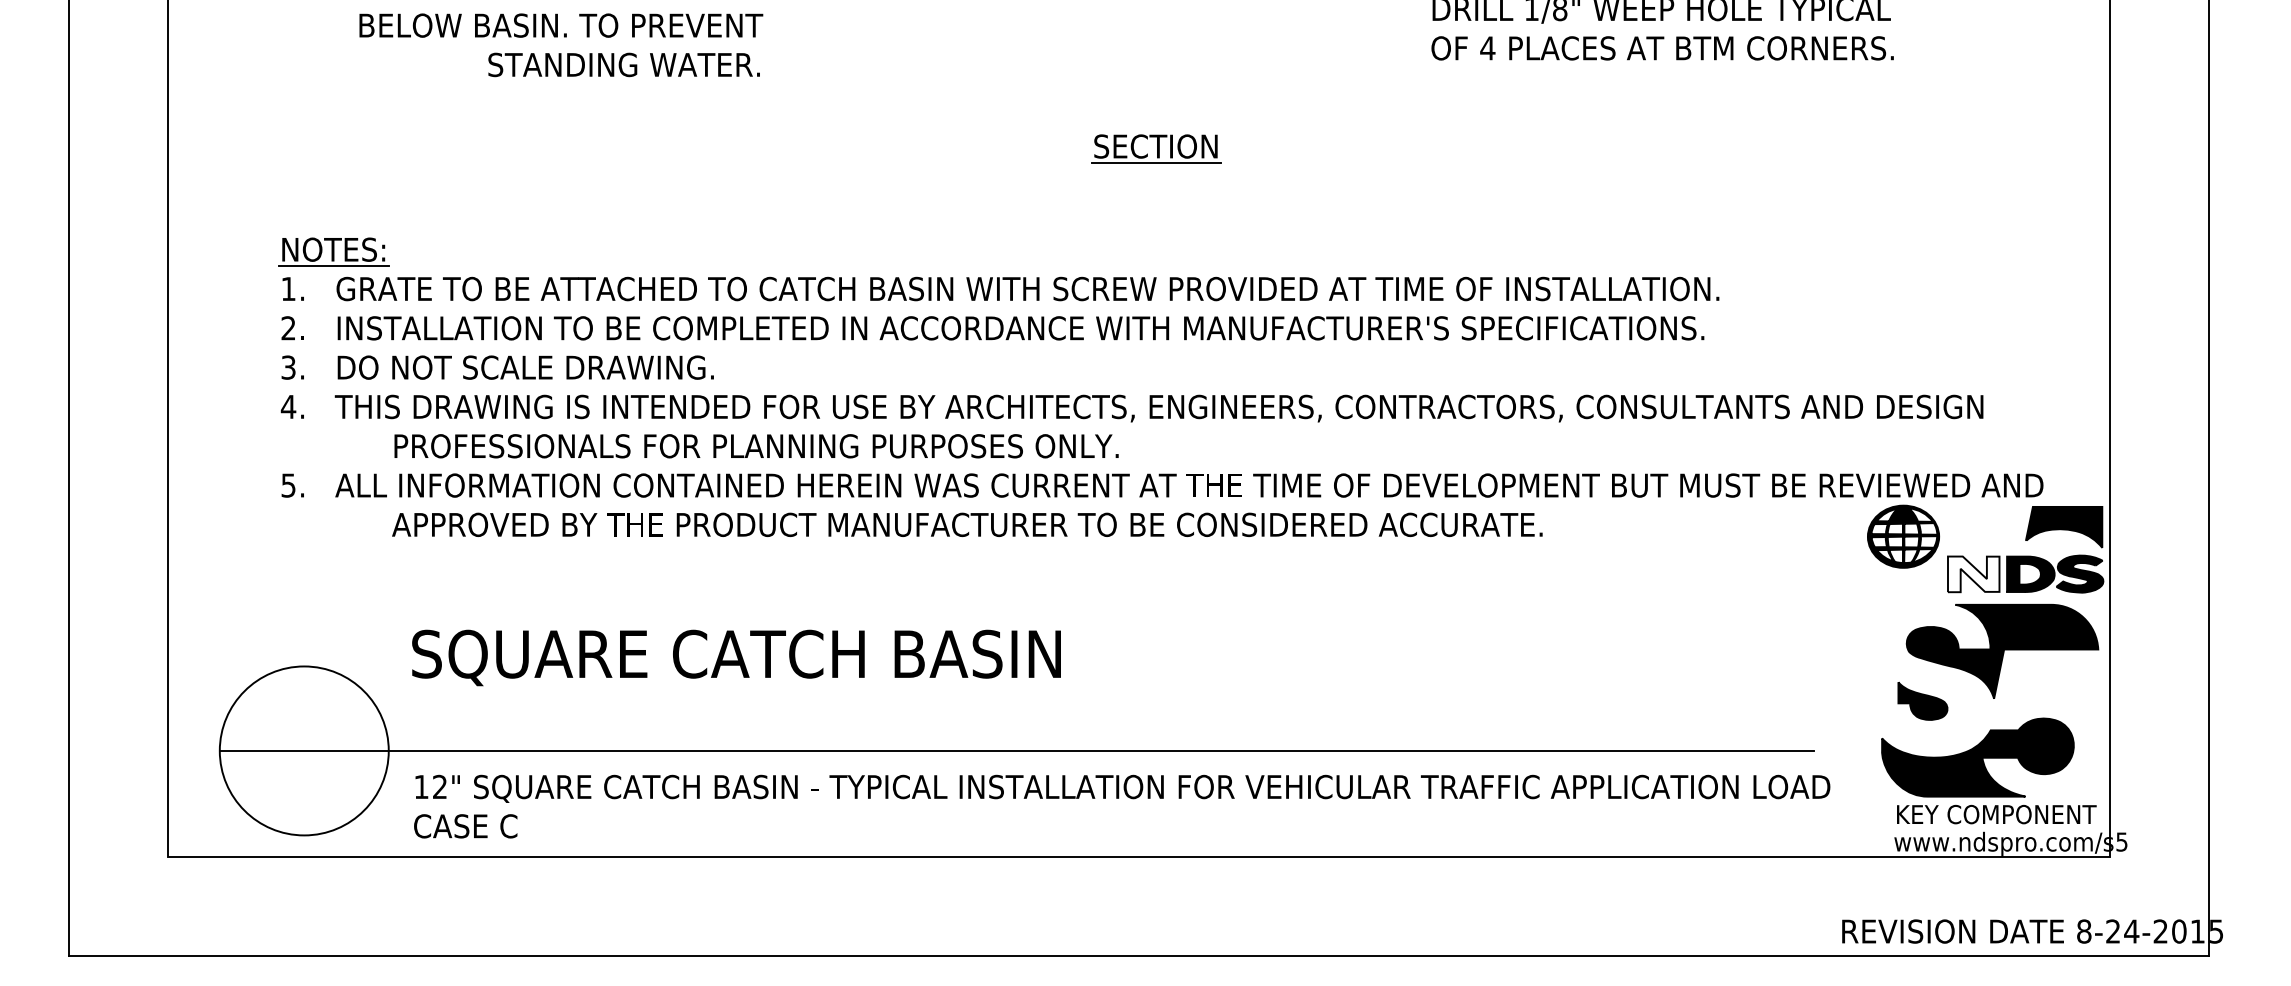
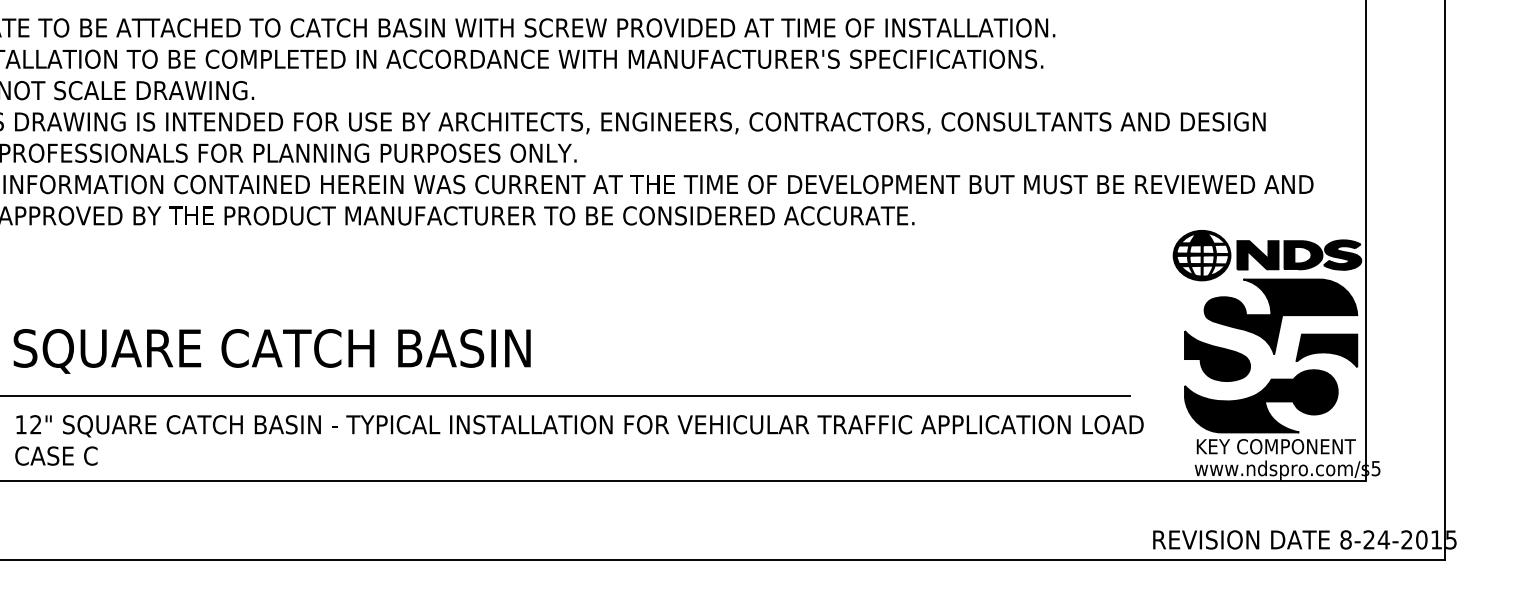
part: (2064, 527) -> (1327, 351), moved
part: (1903, 536) -> (1202, 255), moved
fill: (1973, 574) -> (1257, 255), added
text: (736, 657) -> (272, 351), moved
part: (1922, 701) -> (1217, 356), size x1.67

